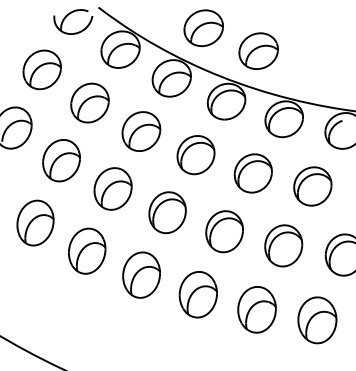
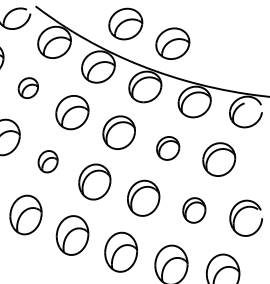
part: (89, 102) -> (27, 87), size x0.6
part: (252, 173) -> (167, 148), size x0.7
part: (112, 188) -> (47, 161), size x0.6
part: (283, 245) -> (194, 210), size x0.7

